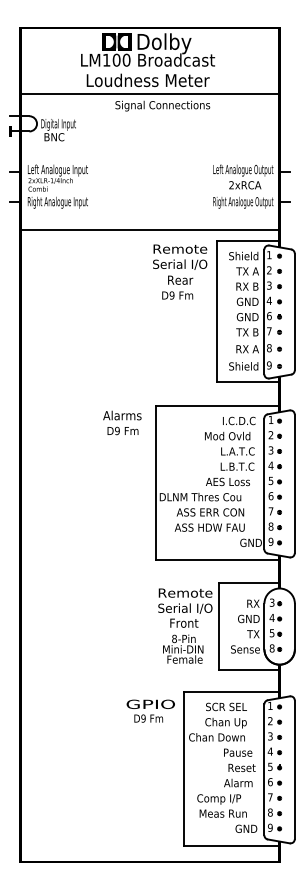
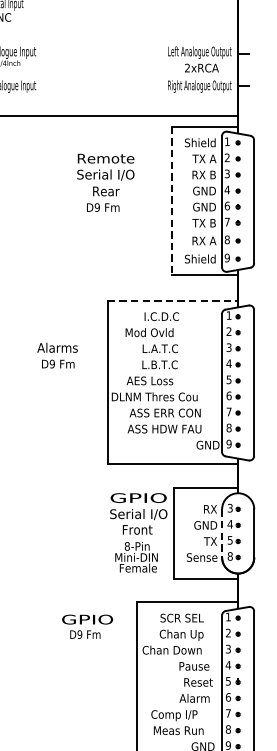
text: (180, 271) -> (106, 182), moved
line: (216, 311) -> (171, 201), solid -> dashed
line: (217, 405) -> (172, 300), solid -> dashed
text: (122, 422) -> (57, 355), moved
text: (230, 451) -> (152, 348), moved
text: (185, 592) -> (138, 497), Remote -> GPIO
line: (264, 626) -> (222, 533), solid -> dashed
text: (150, 710) -> (87, 626), moved

